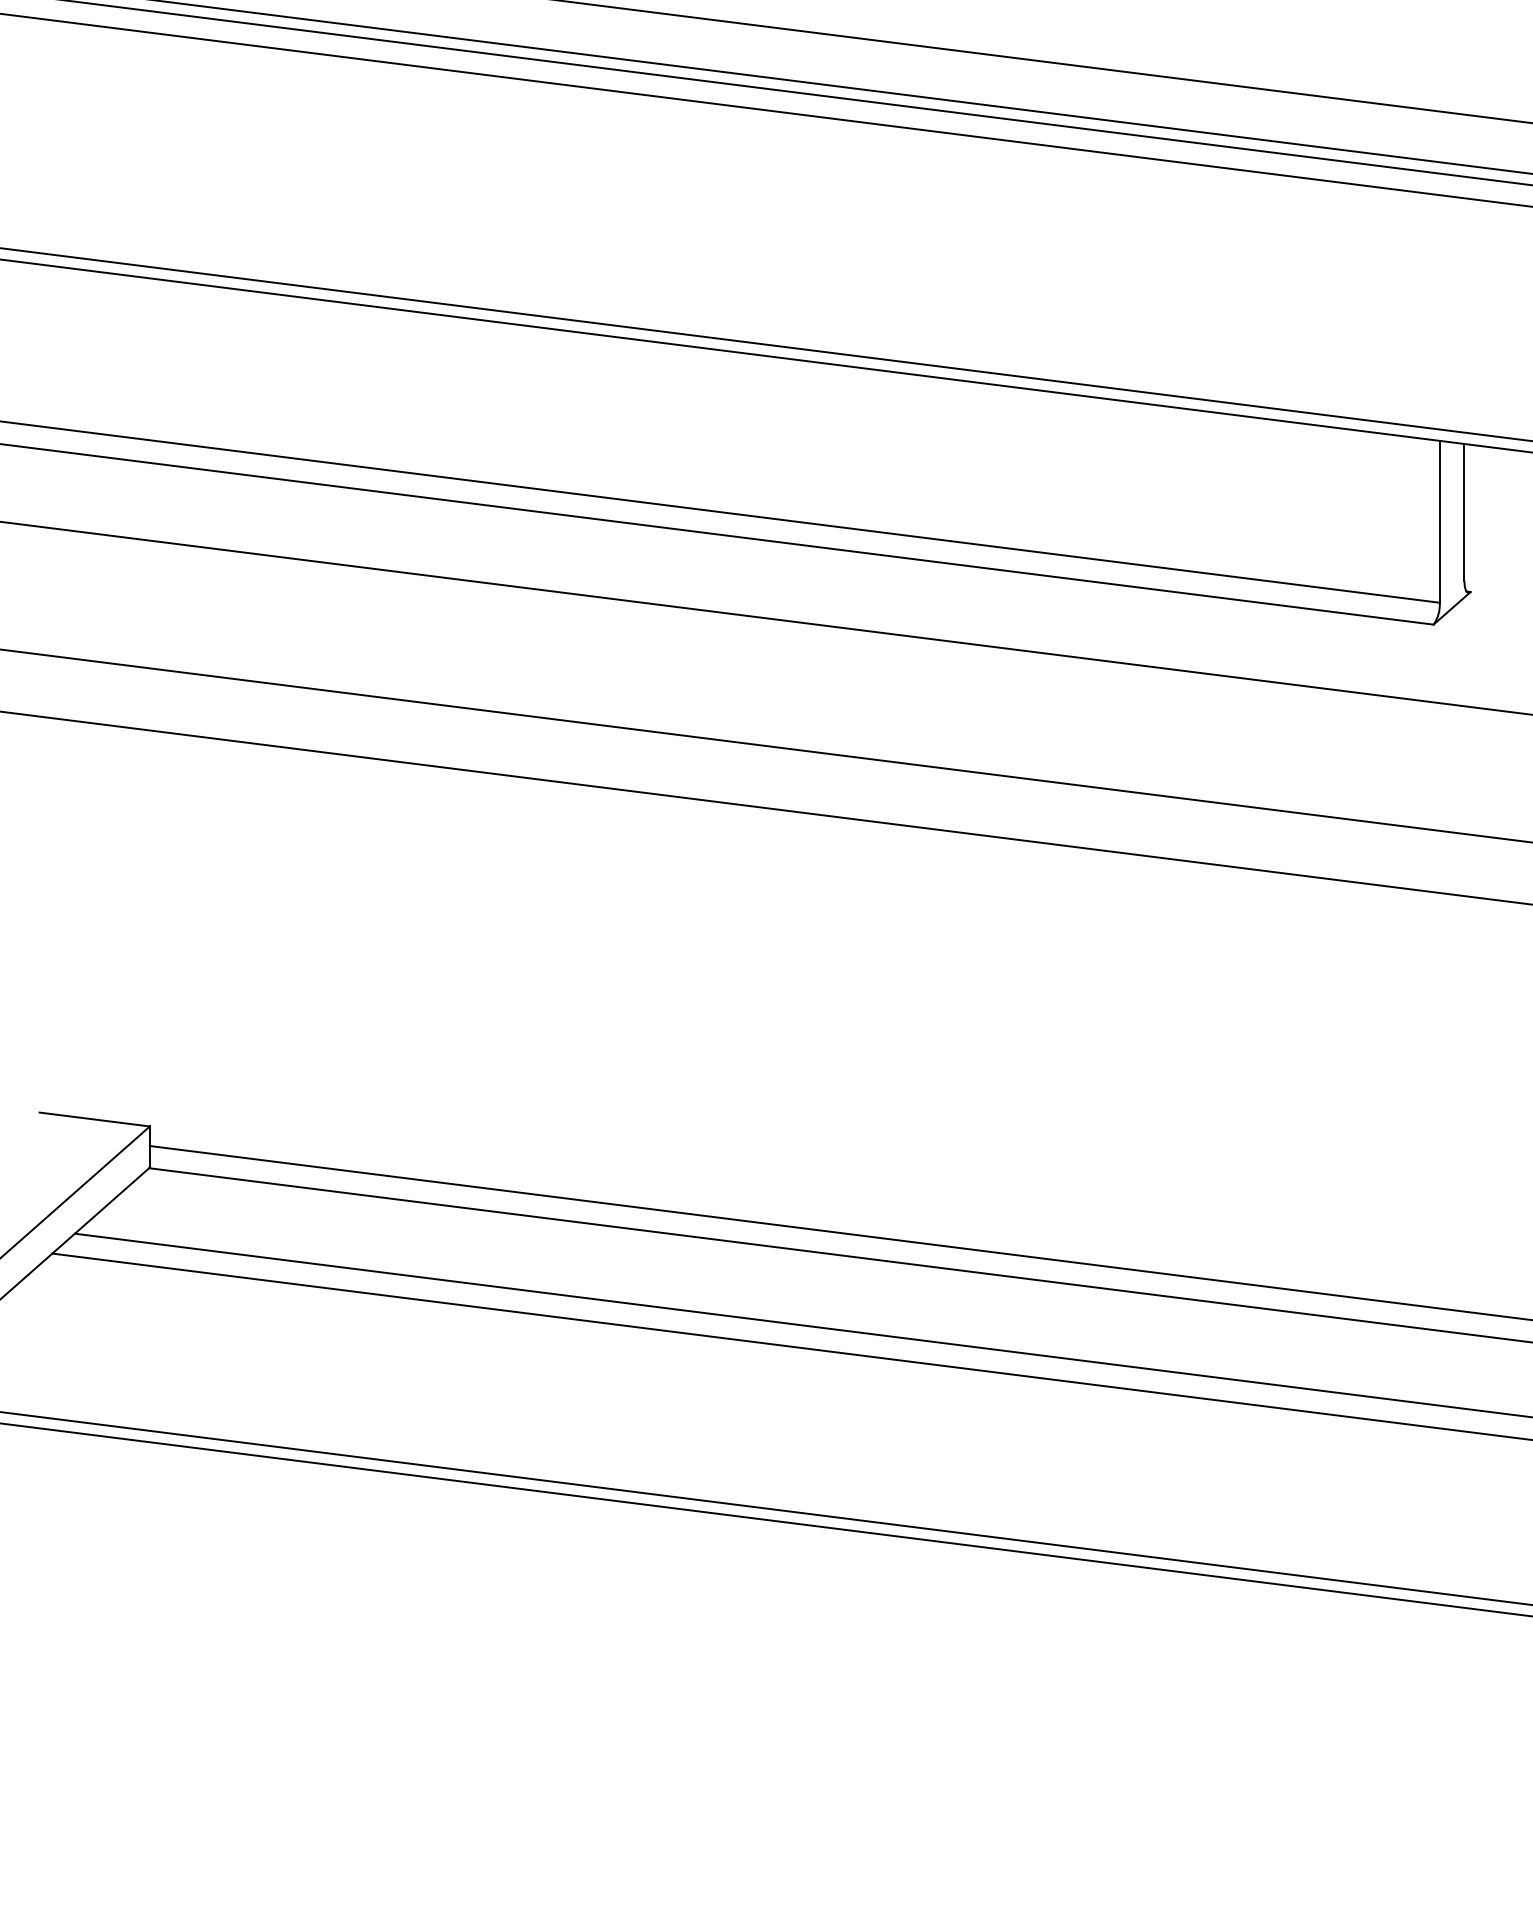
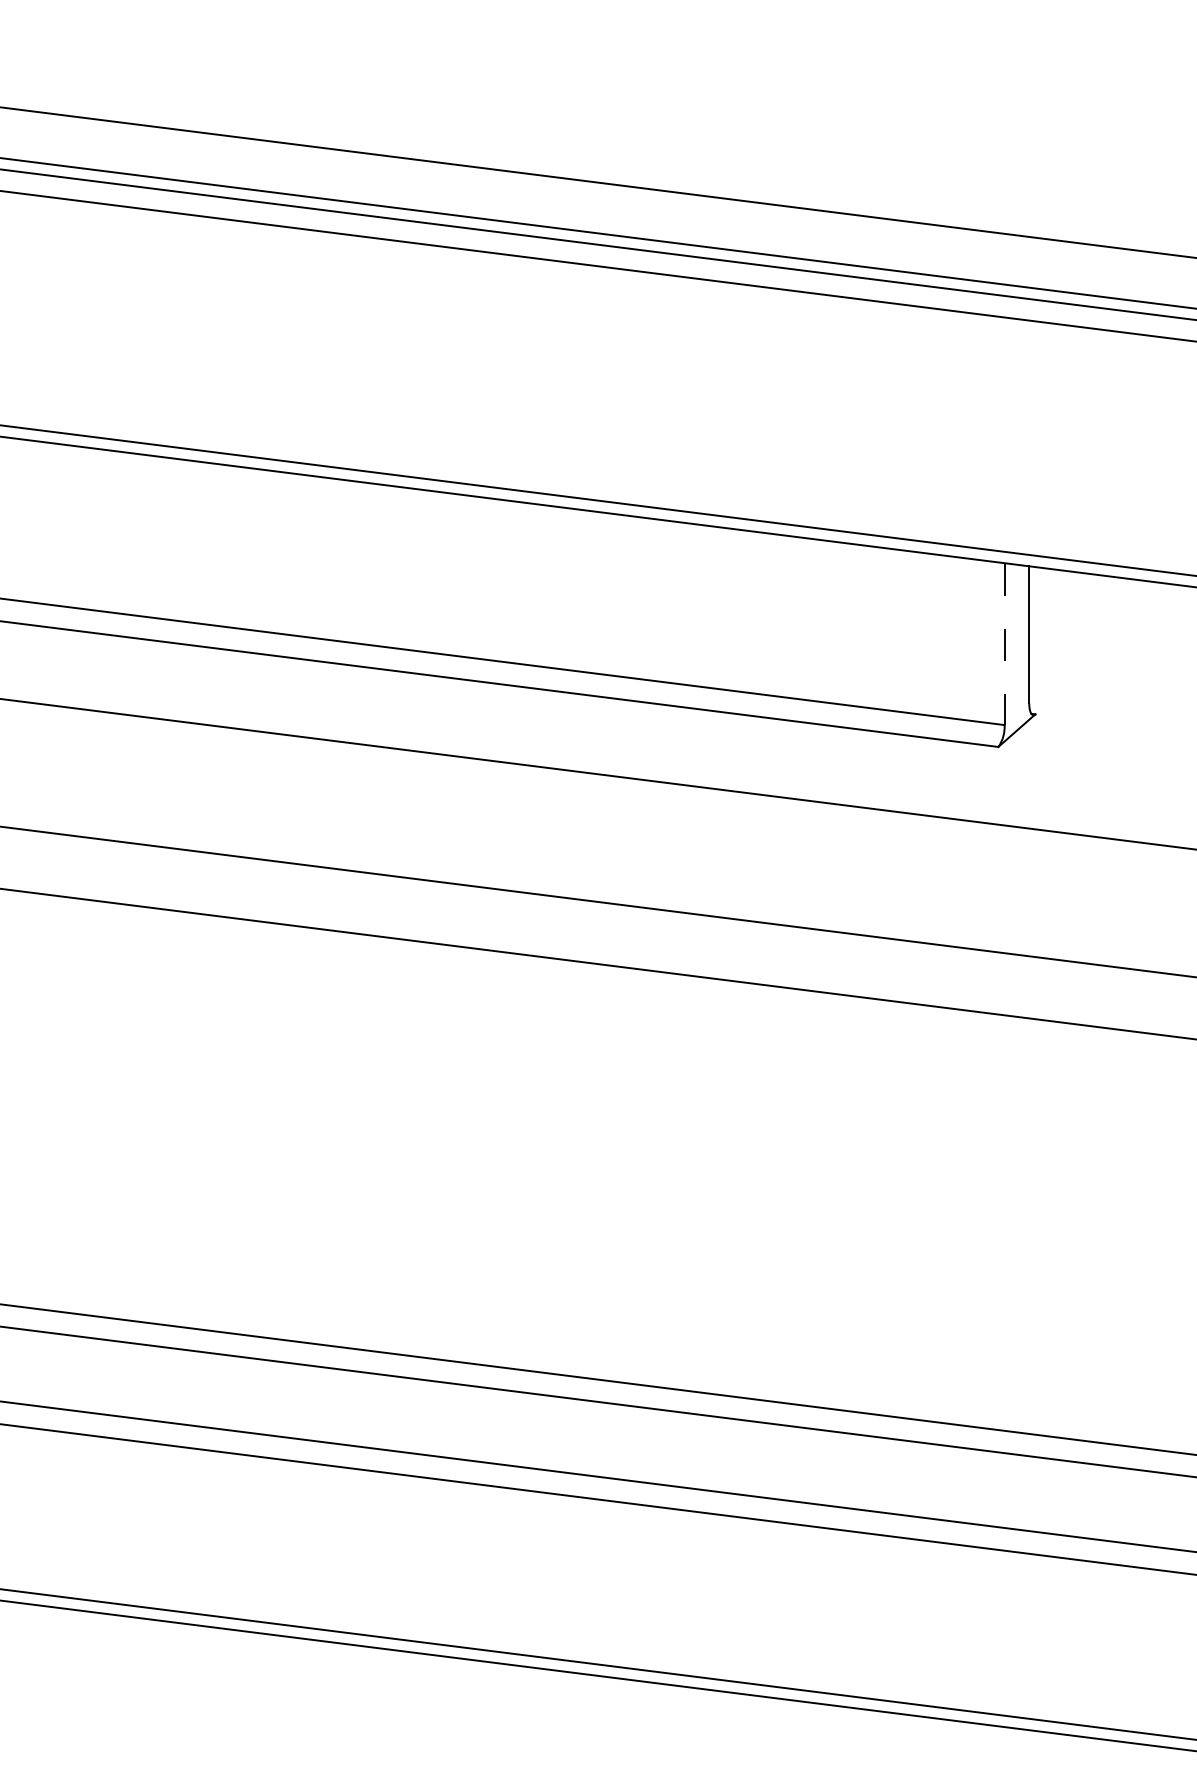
line: (1439, 521) -> (1004, 643), solid -> dashed

